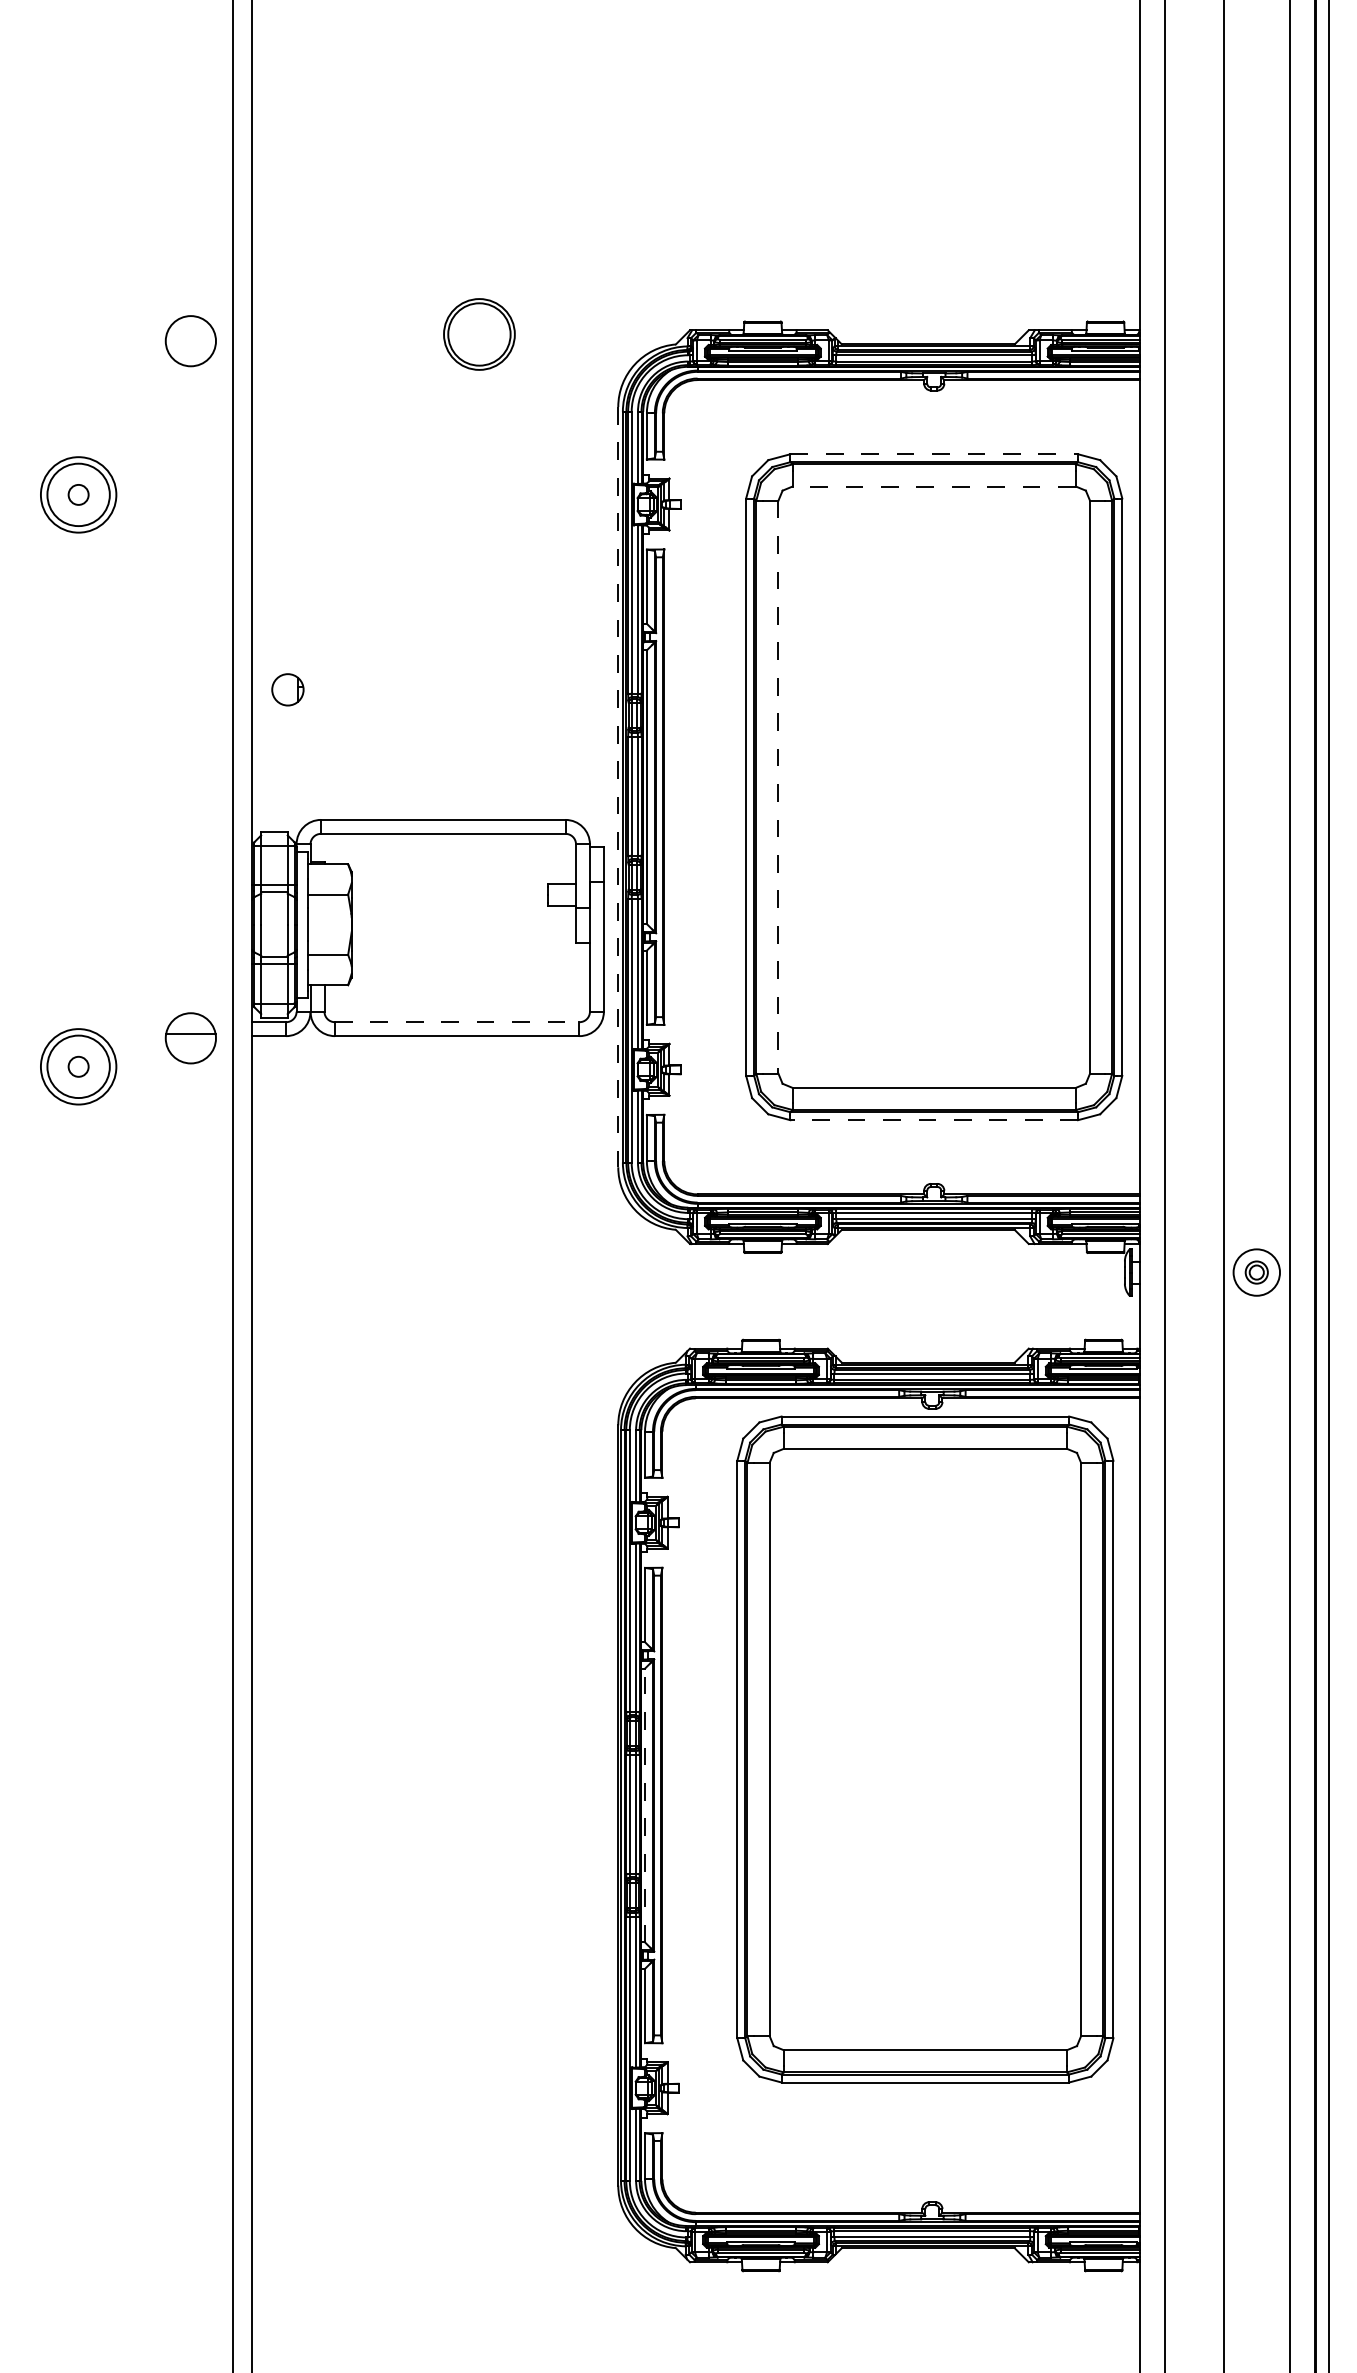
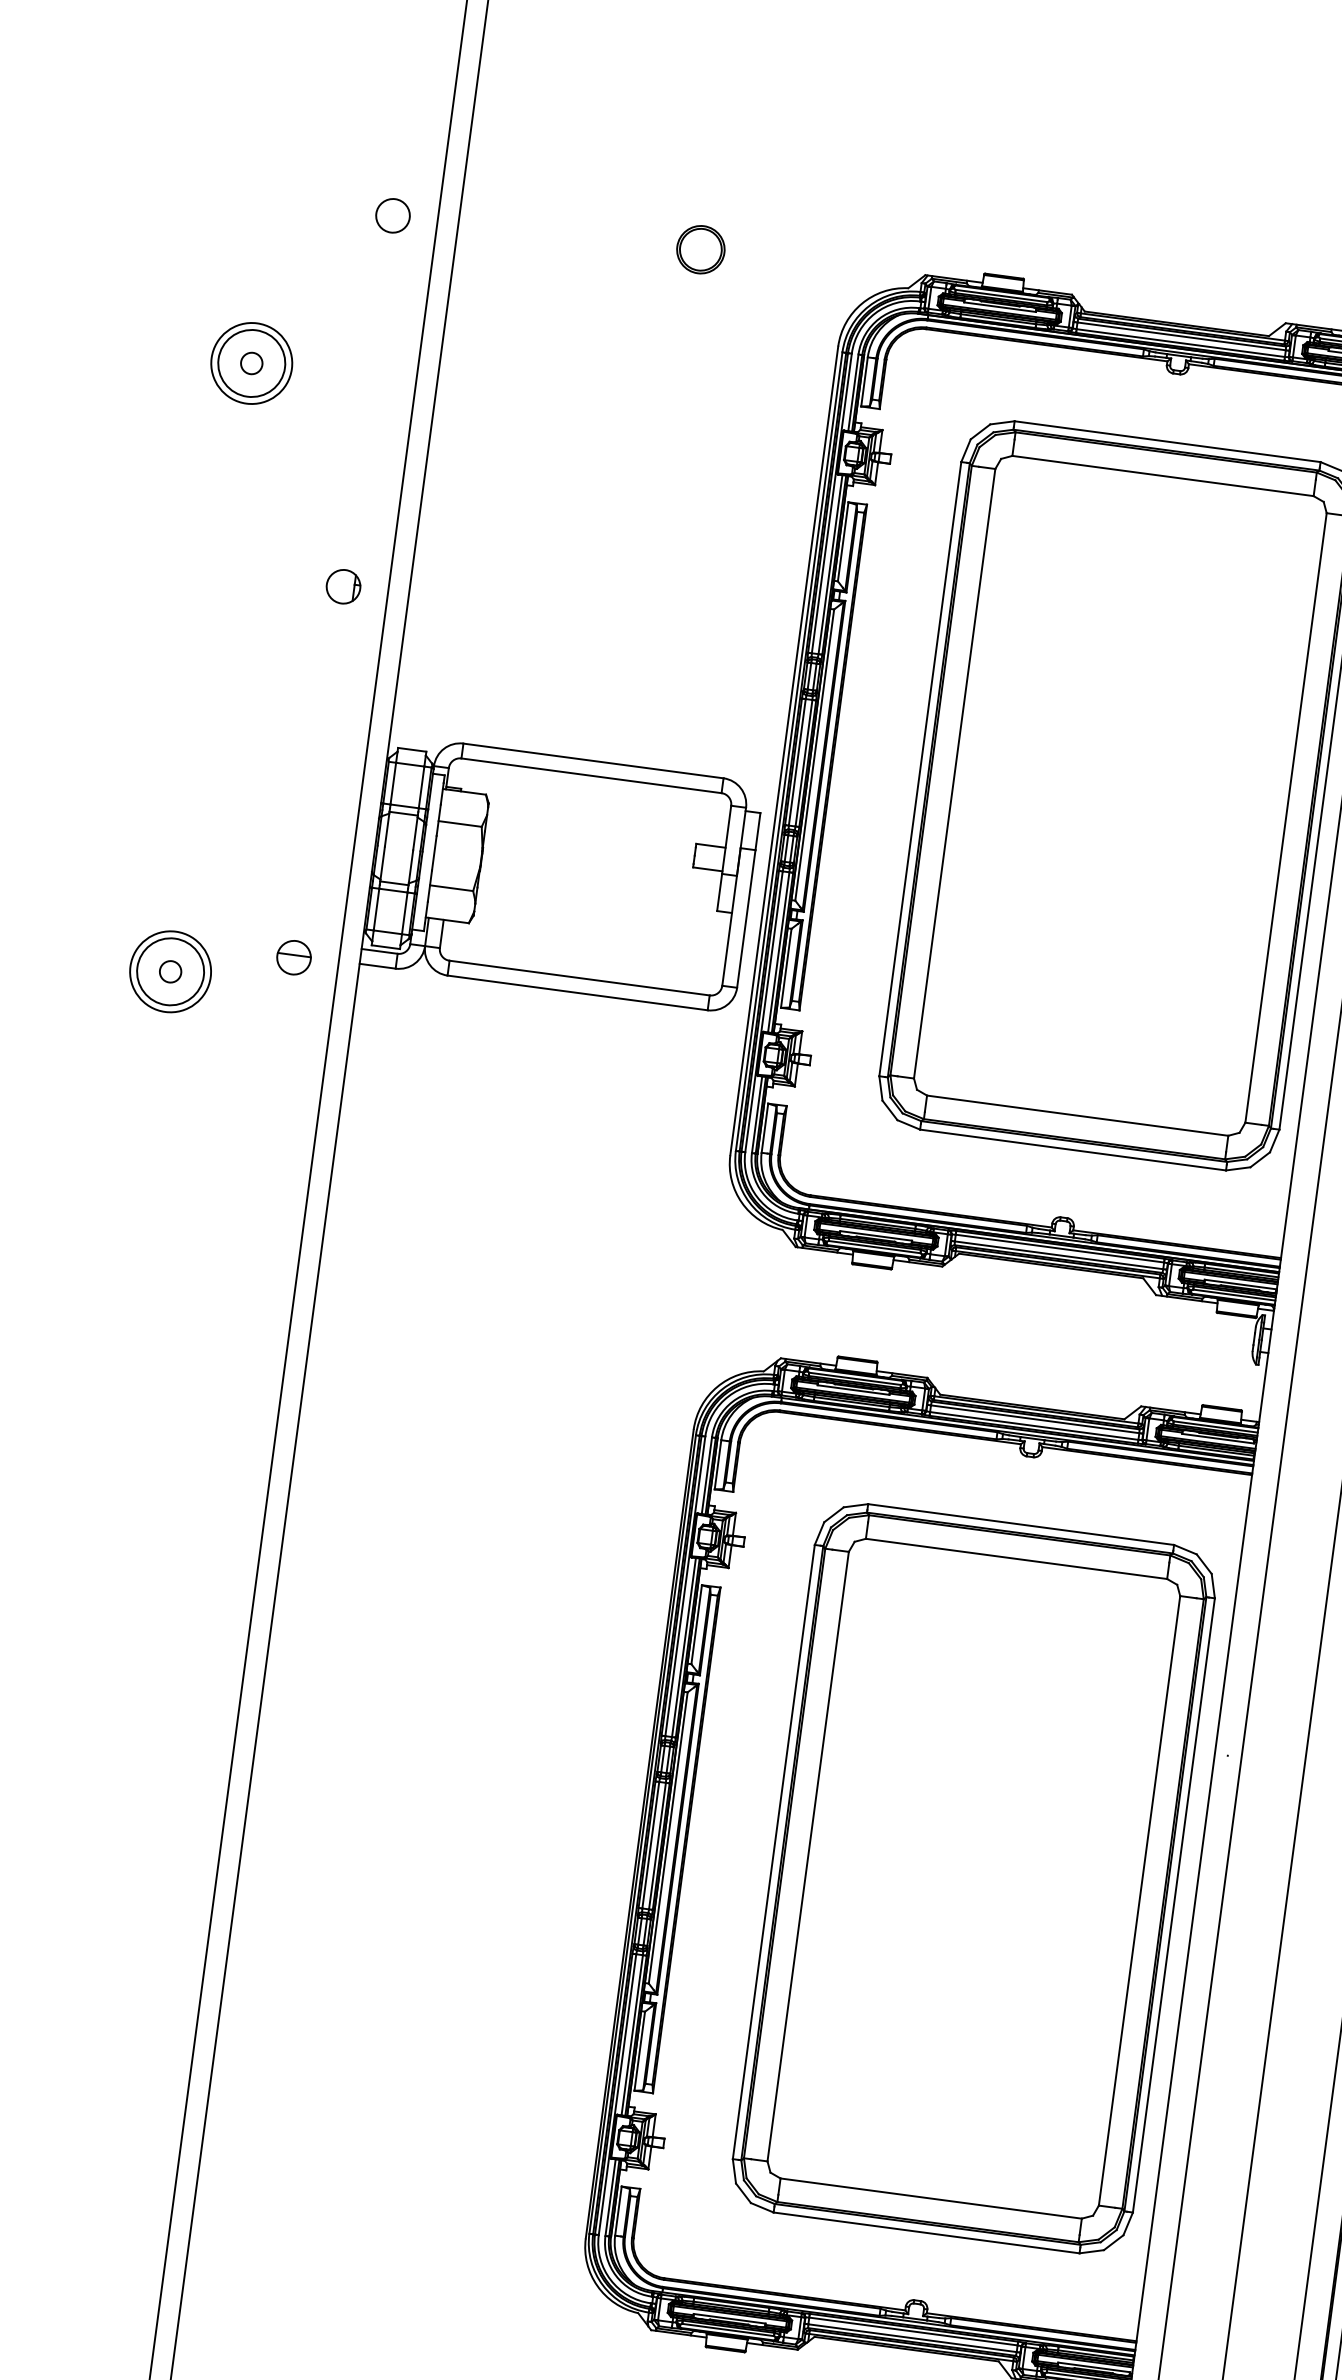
part: (479, 334) -> (700, 249), size x0.62
circle: (190, 340) -> (392, 215), size x0.62
line: (934, 454) -> (1167, 441), dashed -> solid
line: (934, 486) -> (1163, 476), dashed -> solid
part: (287, 689) -> (343, 586), moved
line: (618, 787) -> (784, 751), dashed -> solid
line: (778, 787) -> (954, 774), dashed -> solid
line: (457, 1022) -> (579, 978), dashed -> solid
part: (190, 1038) -> (293, 957), size x0.62
line: (934, 1120) -> (1073, 1150), dashed -> solid
part: (925, 1749) -> (973, 1878), moved
line: (645, 1805) -> (668, 1837), dashed -> solid

